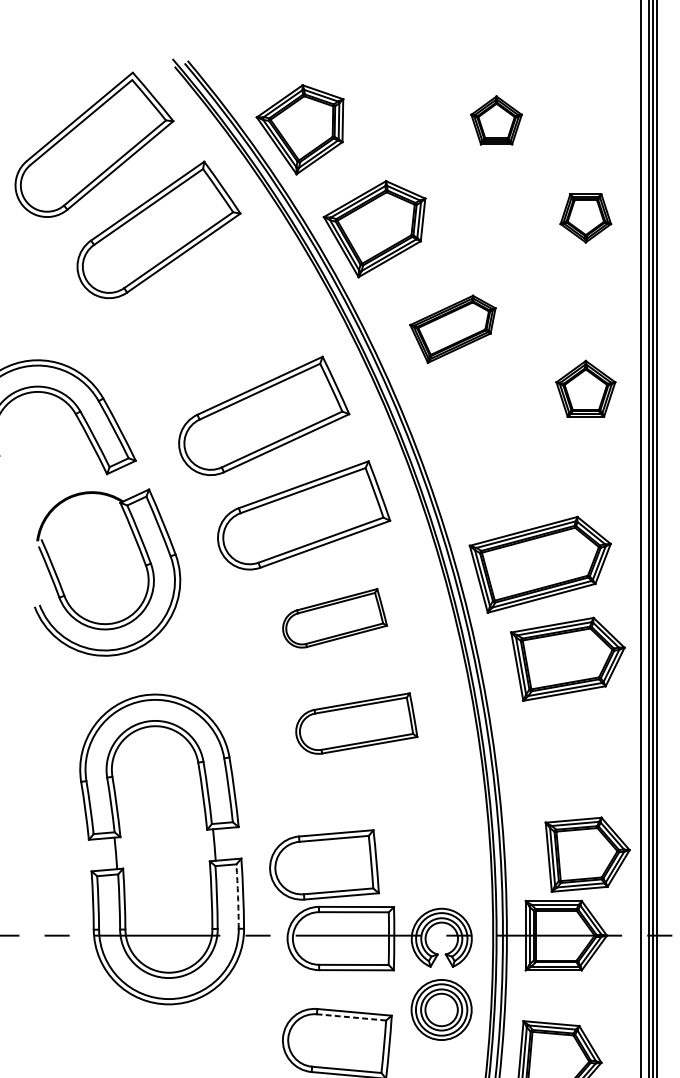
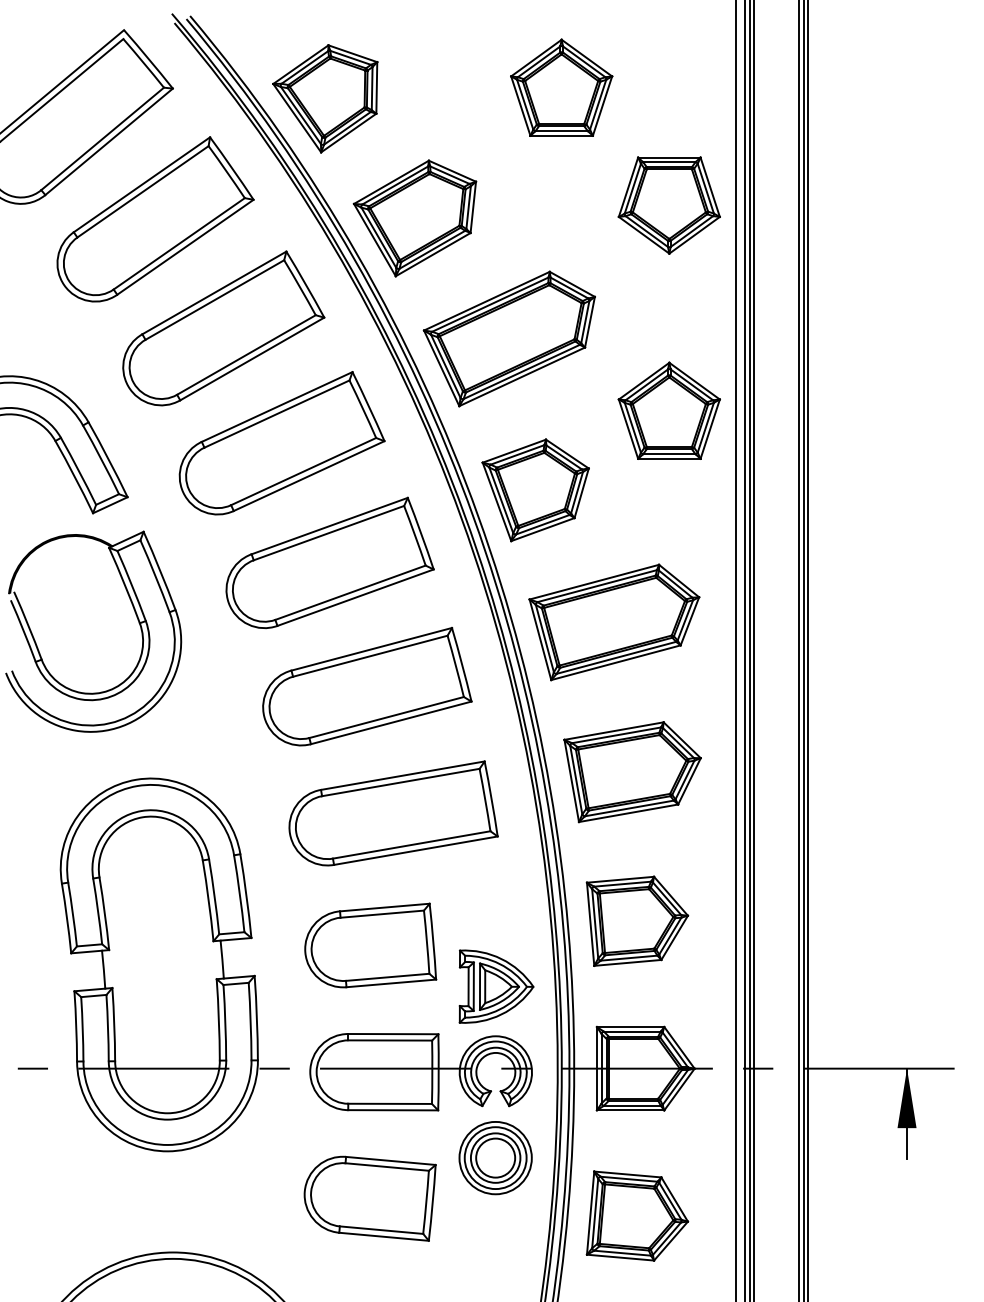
part: (496, 120) -> (561, 87), size x1.67
part: (585, 218) -> (668, 205), size x1.67
part: (215, 320) -> (223, 328), added
part: (452, 328) -> (508, 338), size x1.67
part: (585, 388) -> (668, 410), size x1.43
part: (474, 455) -> (535, 490), added
part: (335, 618) -> (367, 686), size x1.67
part: (567, 659) -> (632, 772), moved
part: (356, 723) -> (393, 813), size x1.43
part: (587, 854) -> (637, 920), moved
part: (324, 864) -> (370, 945), moved
part: (442, 867) -> (496, 986), added
arc: (237, 896) -> (250, 1021), dashed -> solid
line: (351, 1017) -> (387, 1167), dashed -> solid

